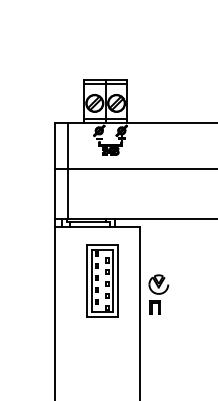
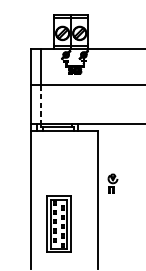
line: (67, 194) -> (41, 105), solid -> dashed
part: (102, 280) -> (59, 223), moved
part: (158, 294) -> (112, 183), size x0.6

